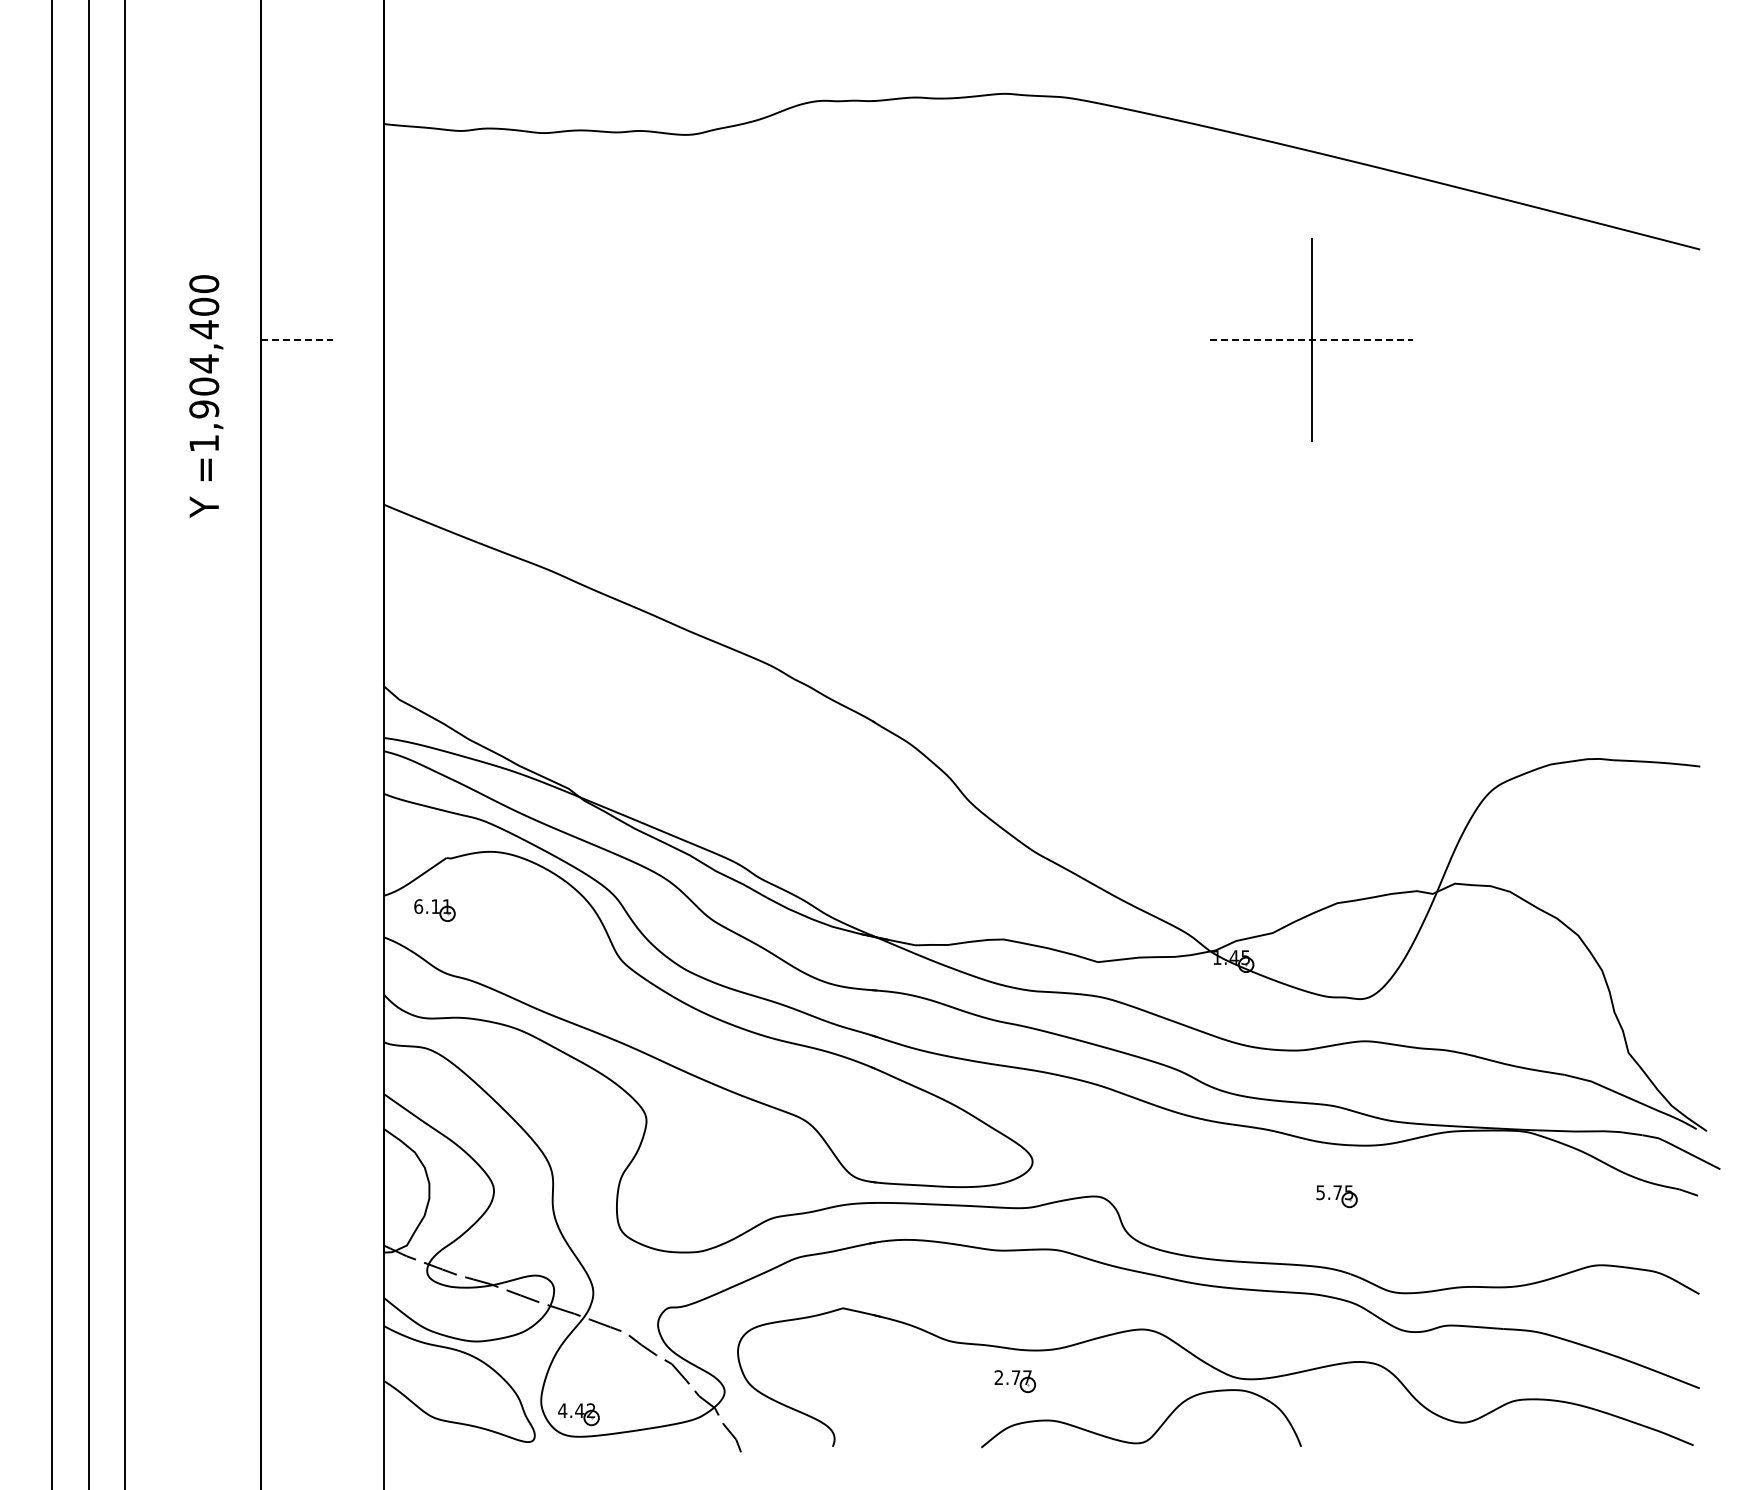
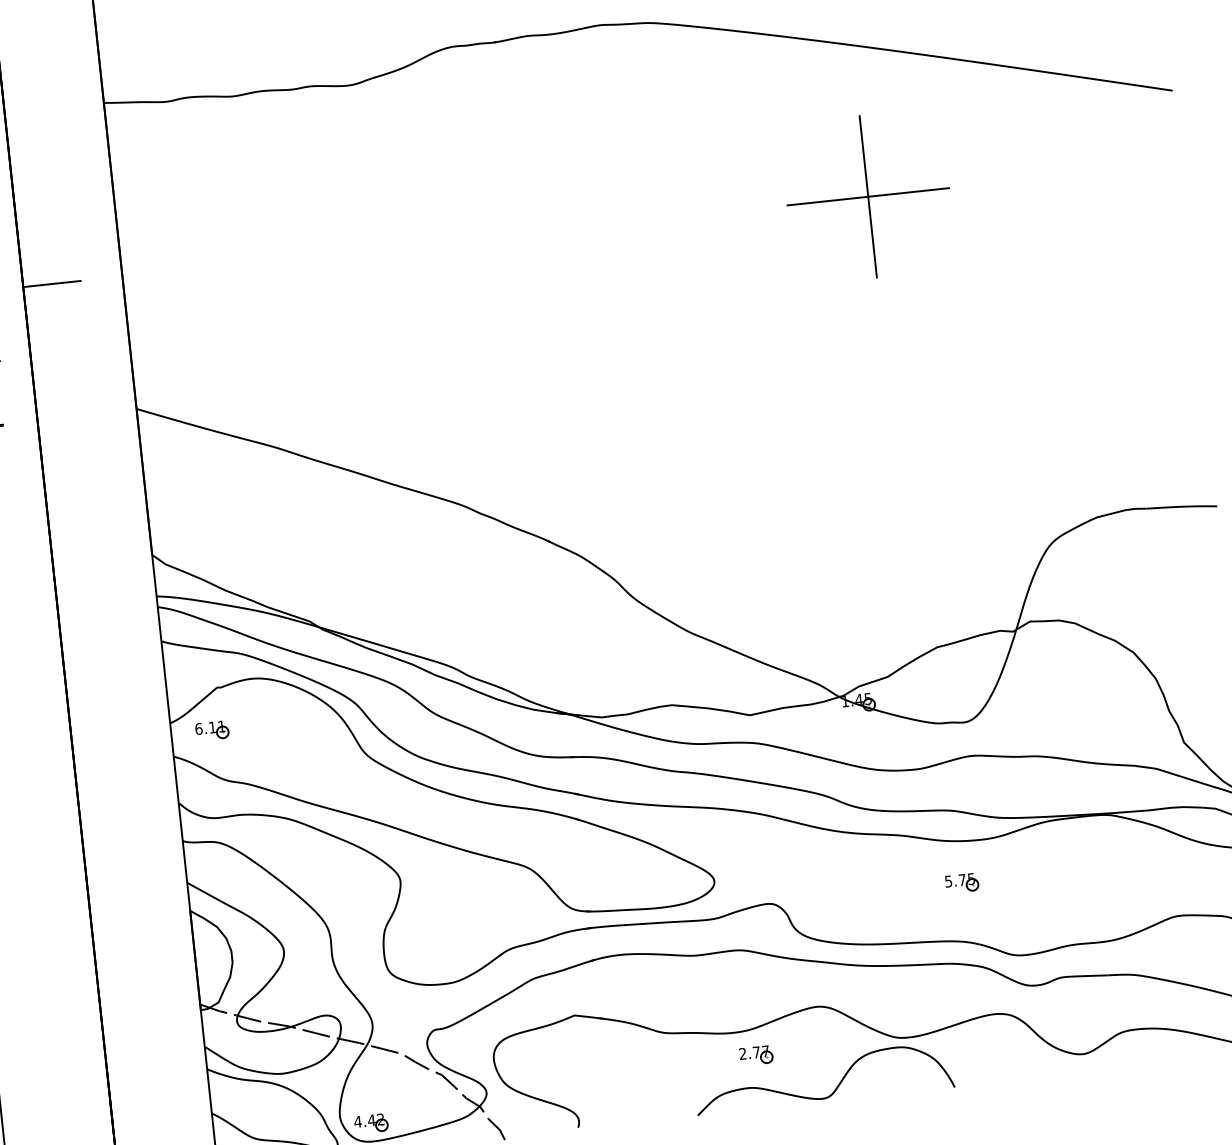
line: (297, 340) -> (52, 284), dashed -> solid
line: (1311, 340) -> (868, 197), dashed -> solid
part: (1015, 1381) -> (756, 1055), moved

